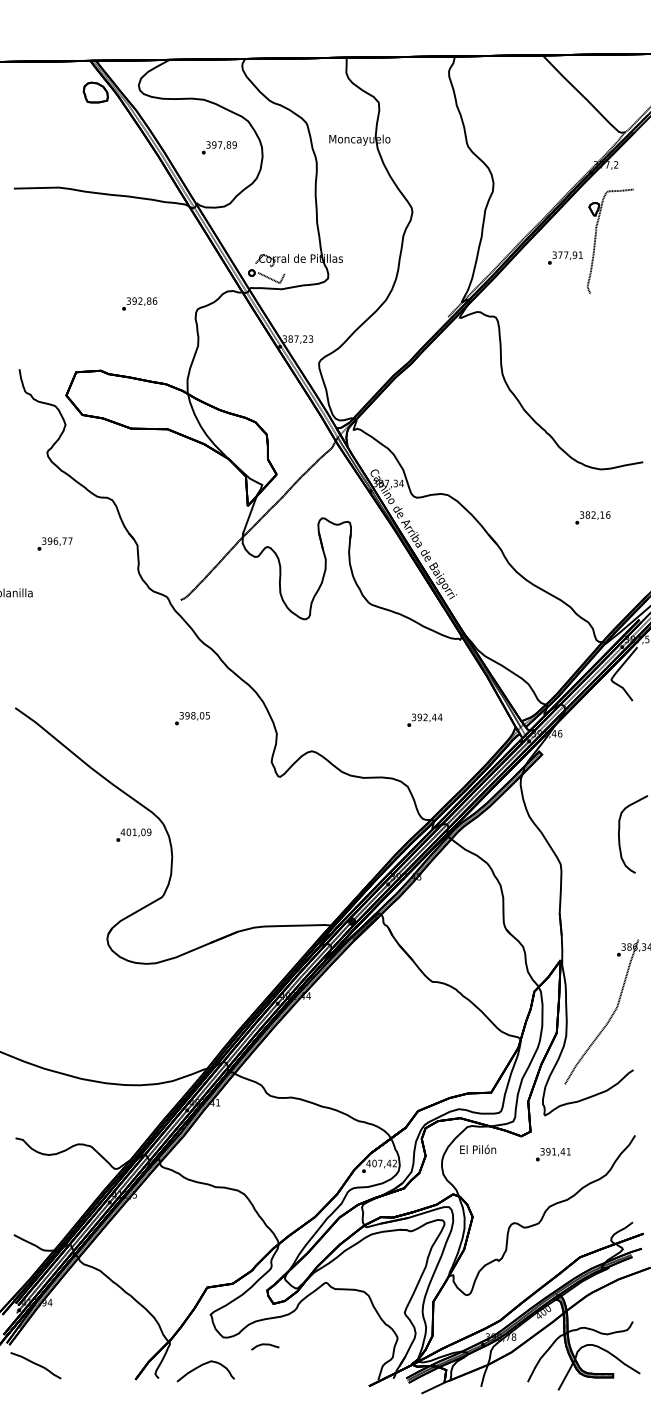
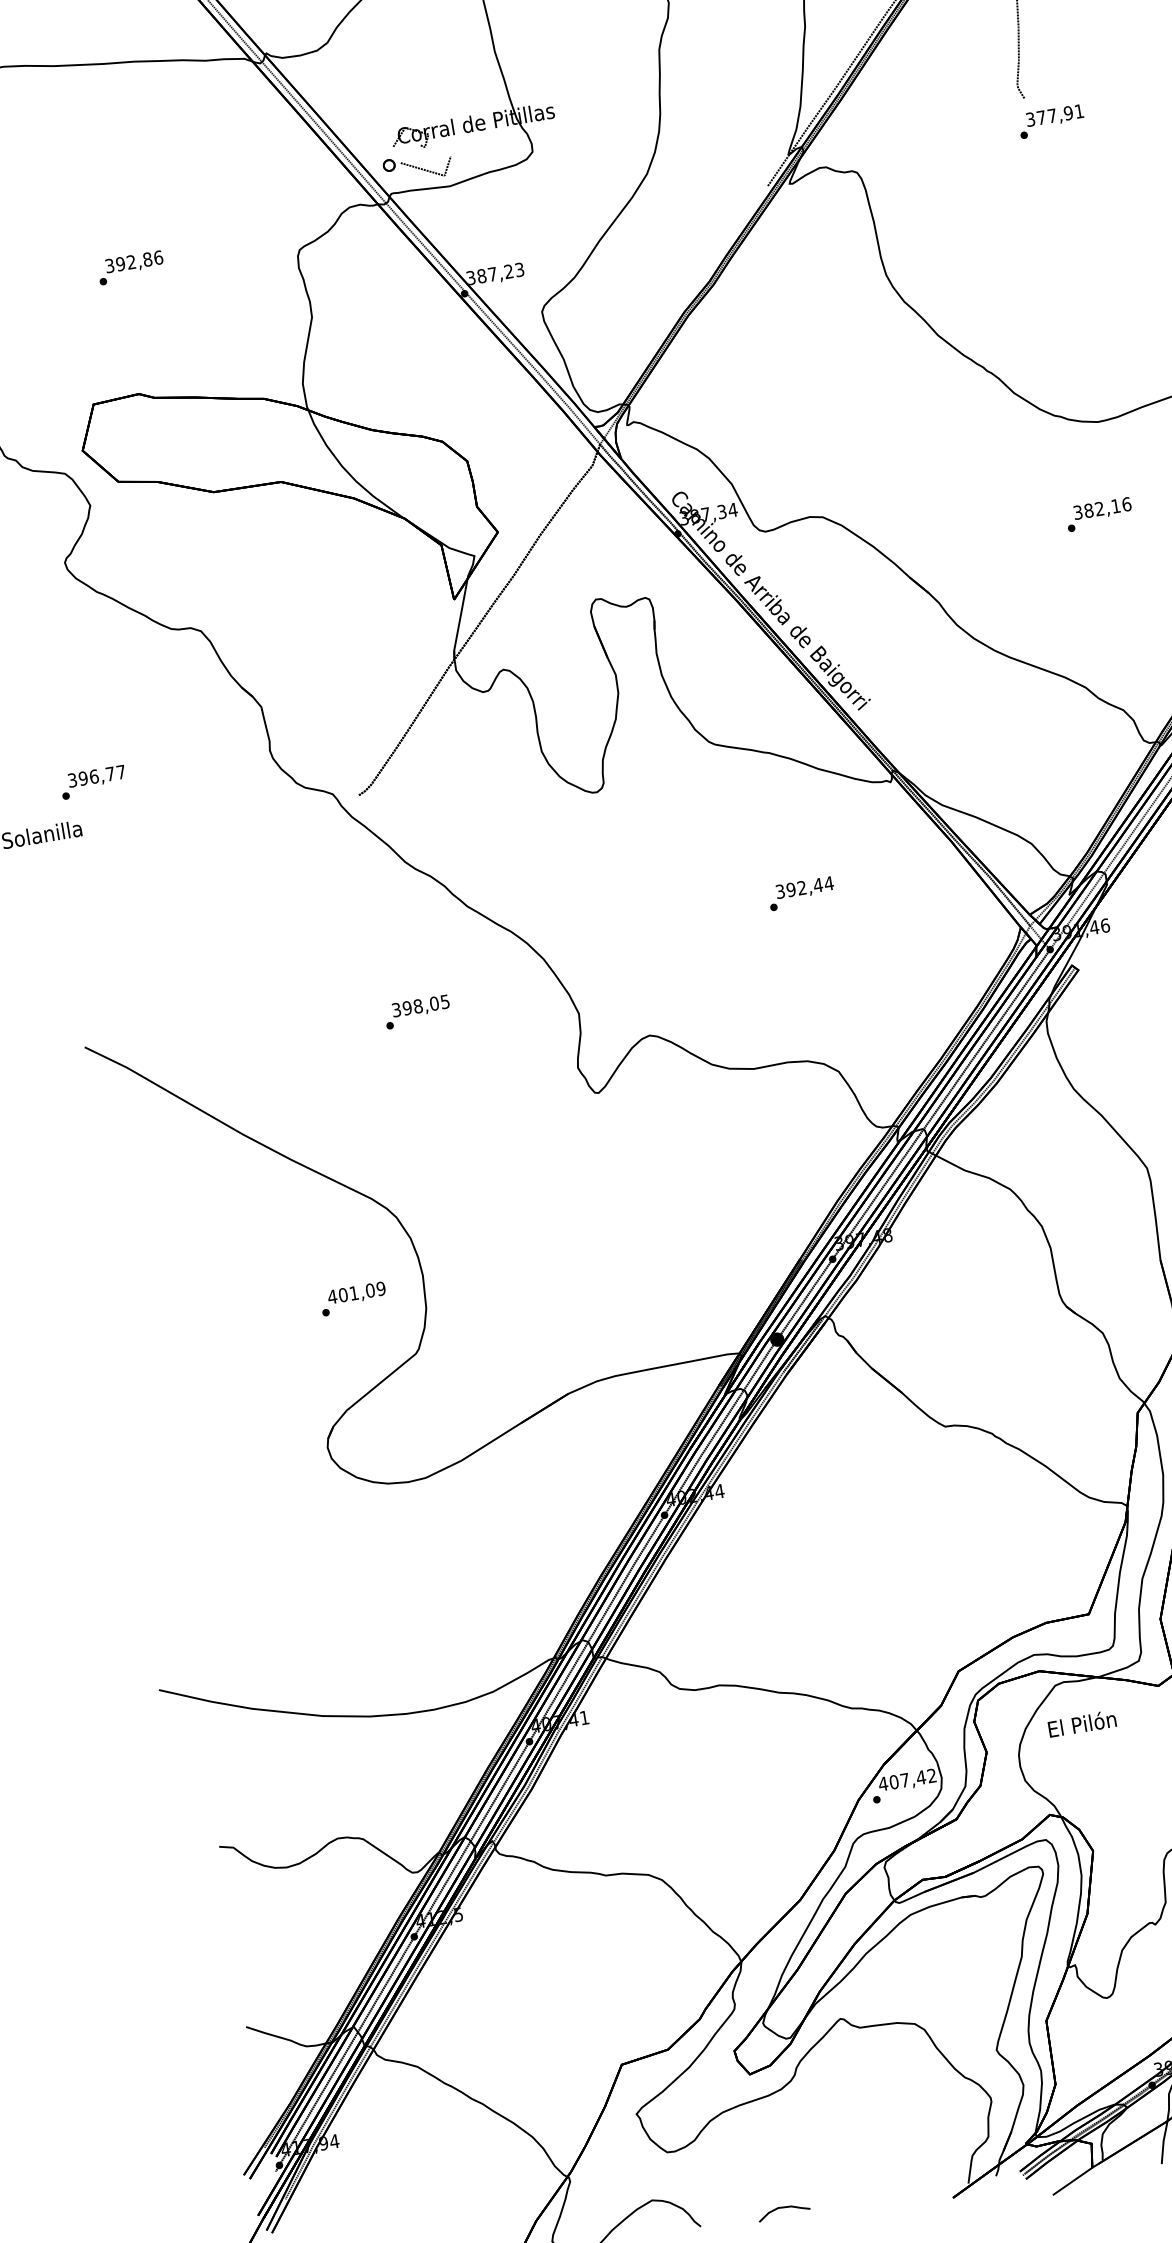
text: (565, 257) -> (1051, 120), moved
text: (139, 303) -> (130, 266), moved
text: (54, 543) -> (92, 781), moved
text: (424, 719) -> (800, 892), moved
text: (133, 834) -> (352, 1297), moved
curve: (265, 1345) -> (784, 2209), moved

